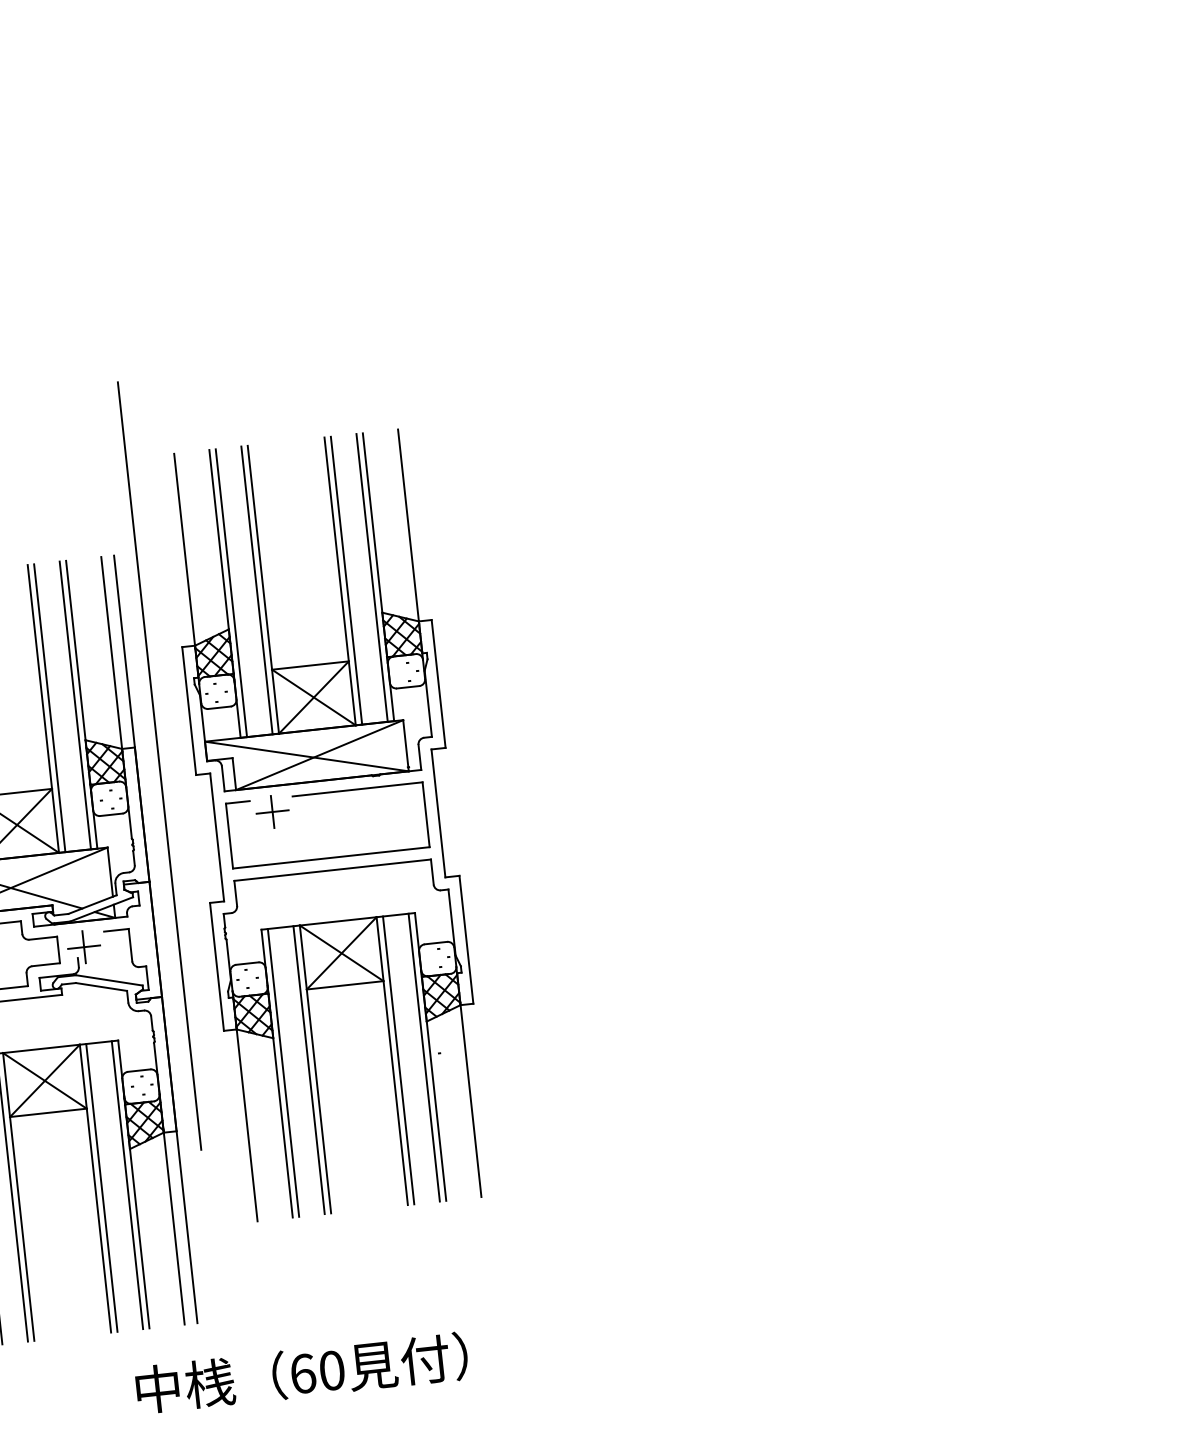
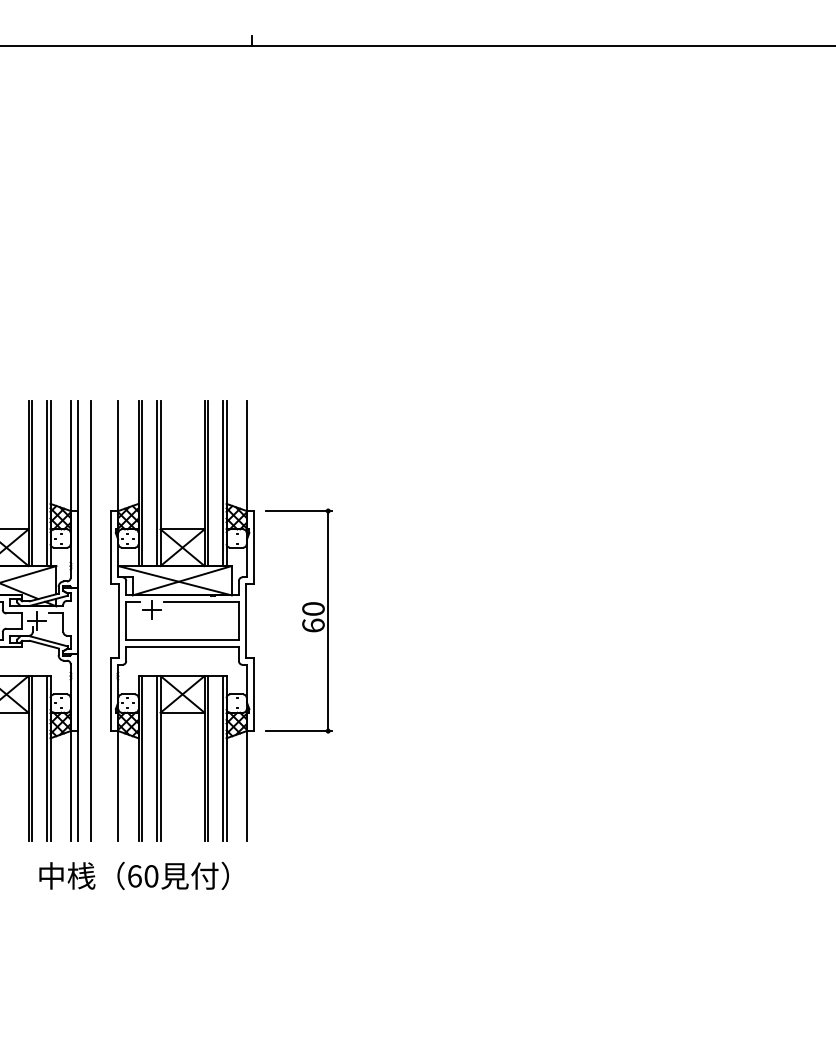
line: (158, 765) -> (90, 620), moved
part: (327, 824) -> (182, 620), moved
part: (540, 896) -> (298, 620), added

